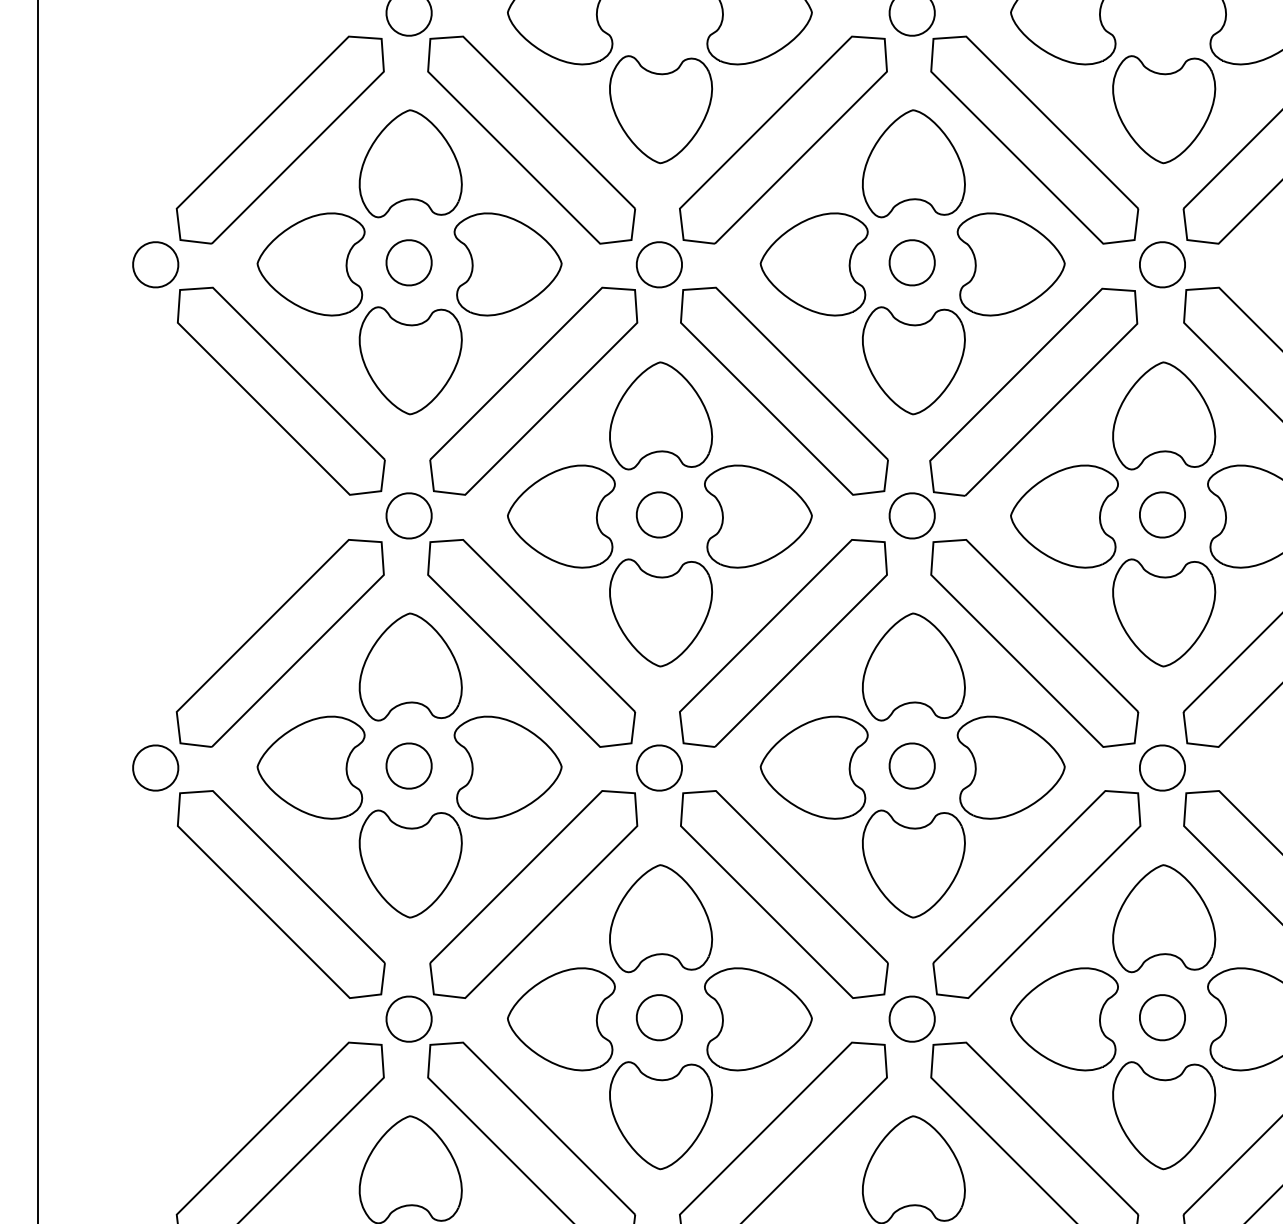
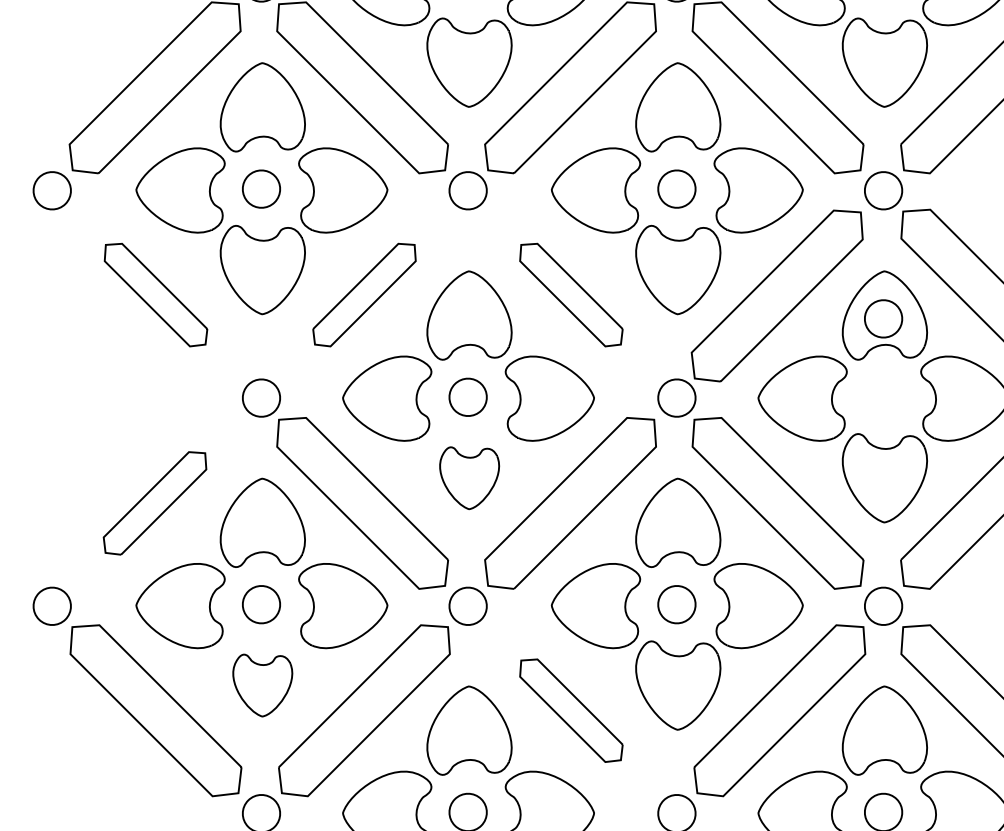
part: (281, 390) -> (156, 294), size x0.6
part: (533, 390) -> (364, 294), size x0.6
part: (784, 390) -> (571, 294), size x0.6
part: (1162, 514) -> (883, 318), moved
part: (661, 612) -> (469, 477), size x0.7
part: (279, 643) -> (154, 503), size x0.6
part: (410, 863) -> (262, 685), size x0.7
part: (784, 894) -> (571, 710), size x0.6

